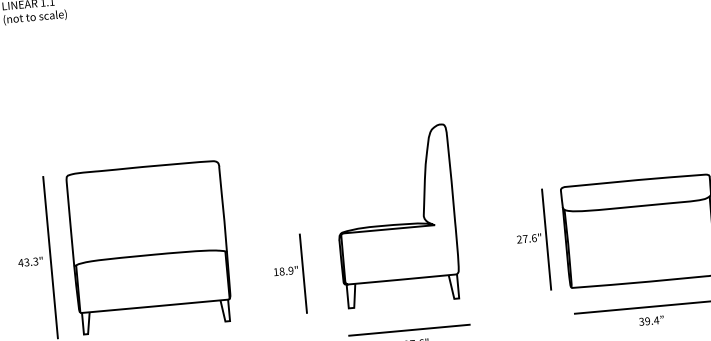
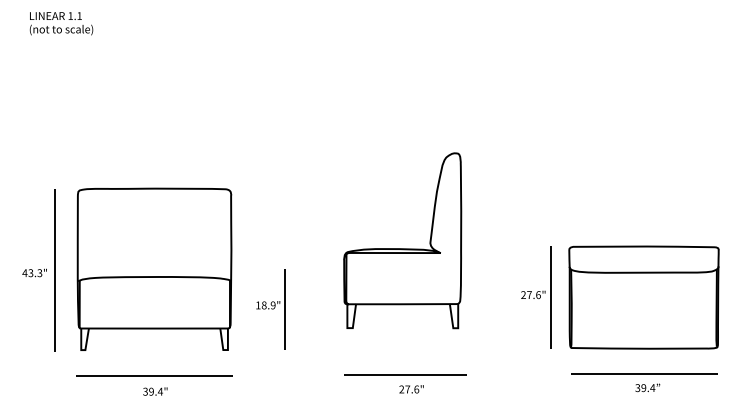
part: (396, 224) -> (402, 248), moved
part: (288, 275) -> (270, 309), moved

